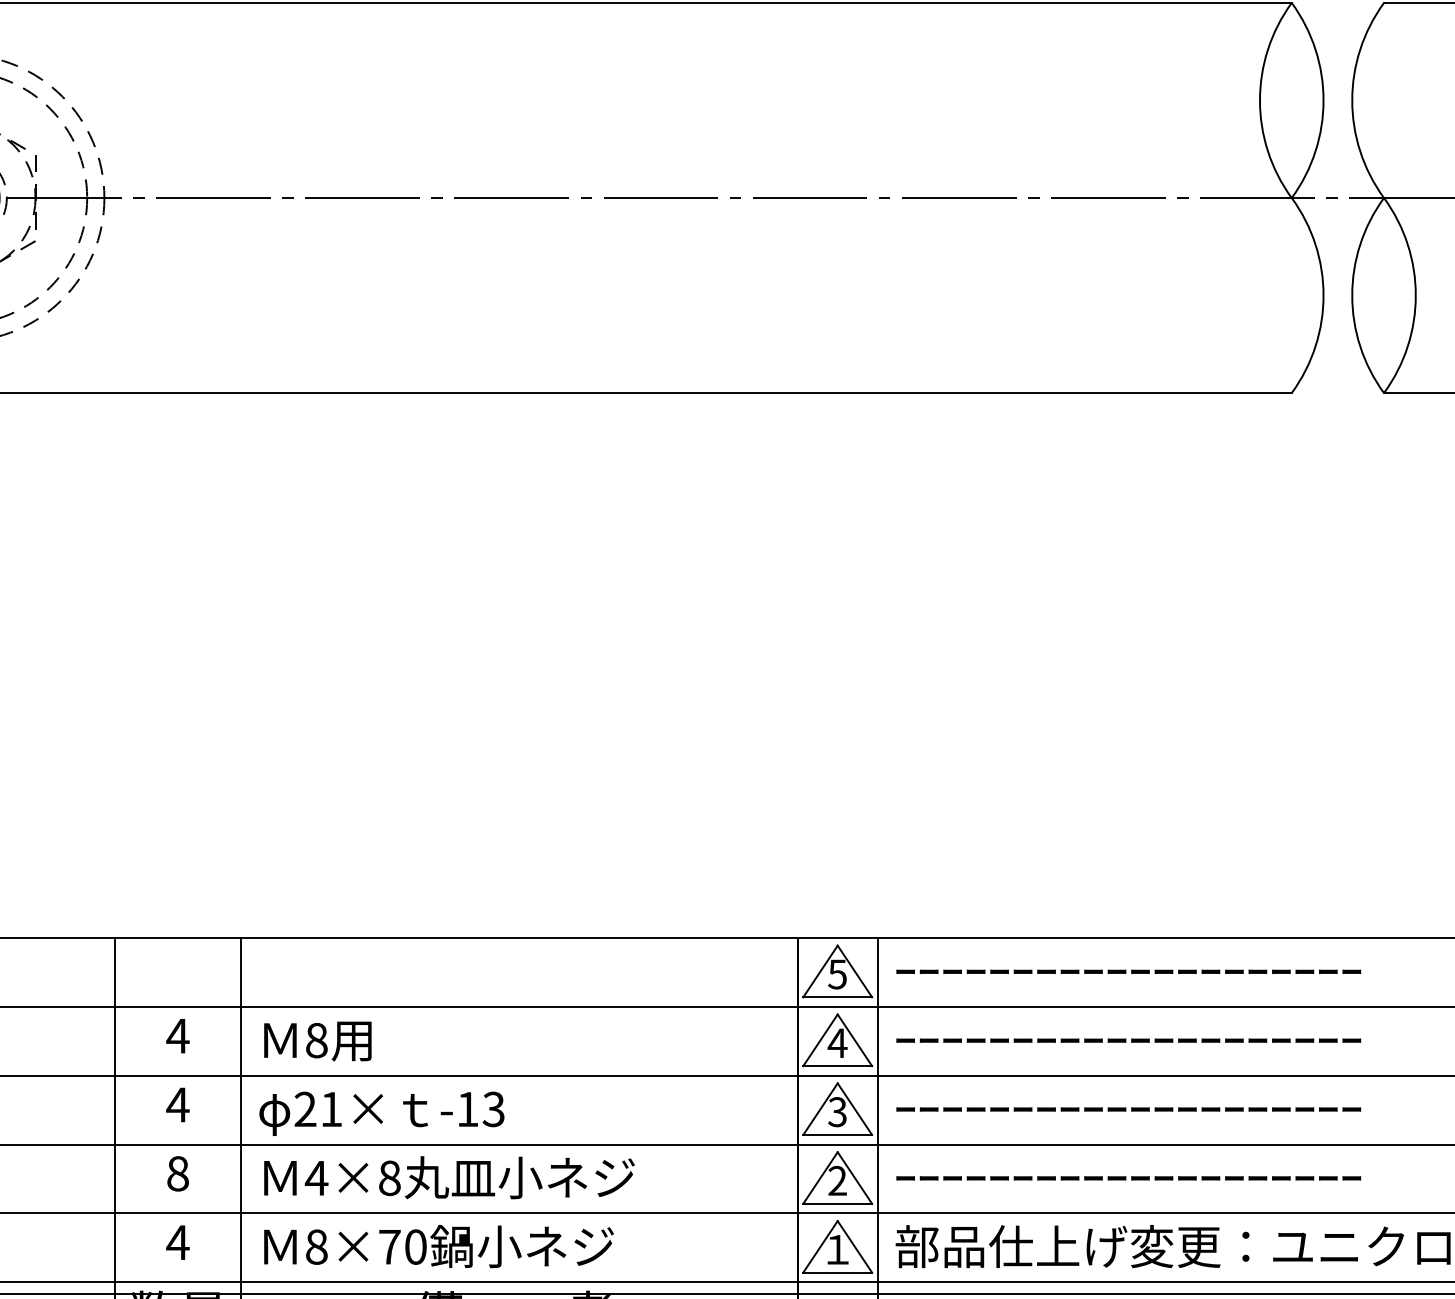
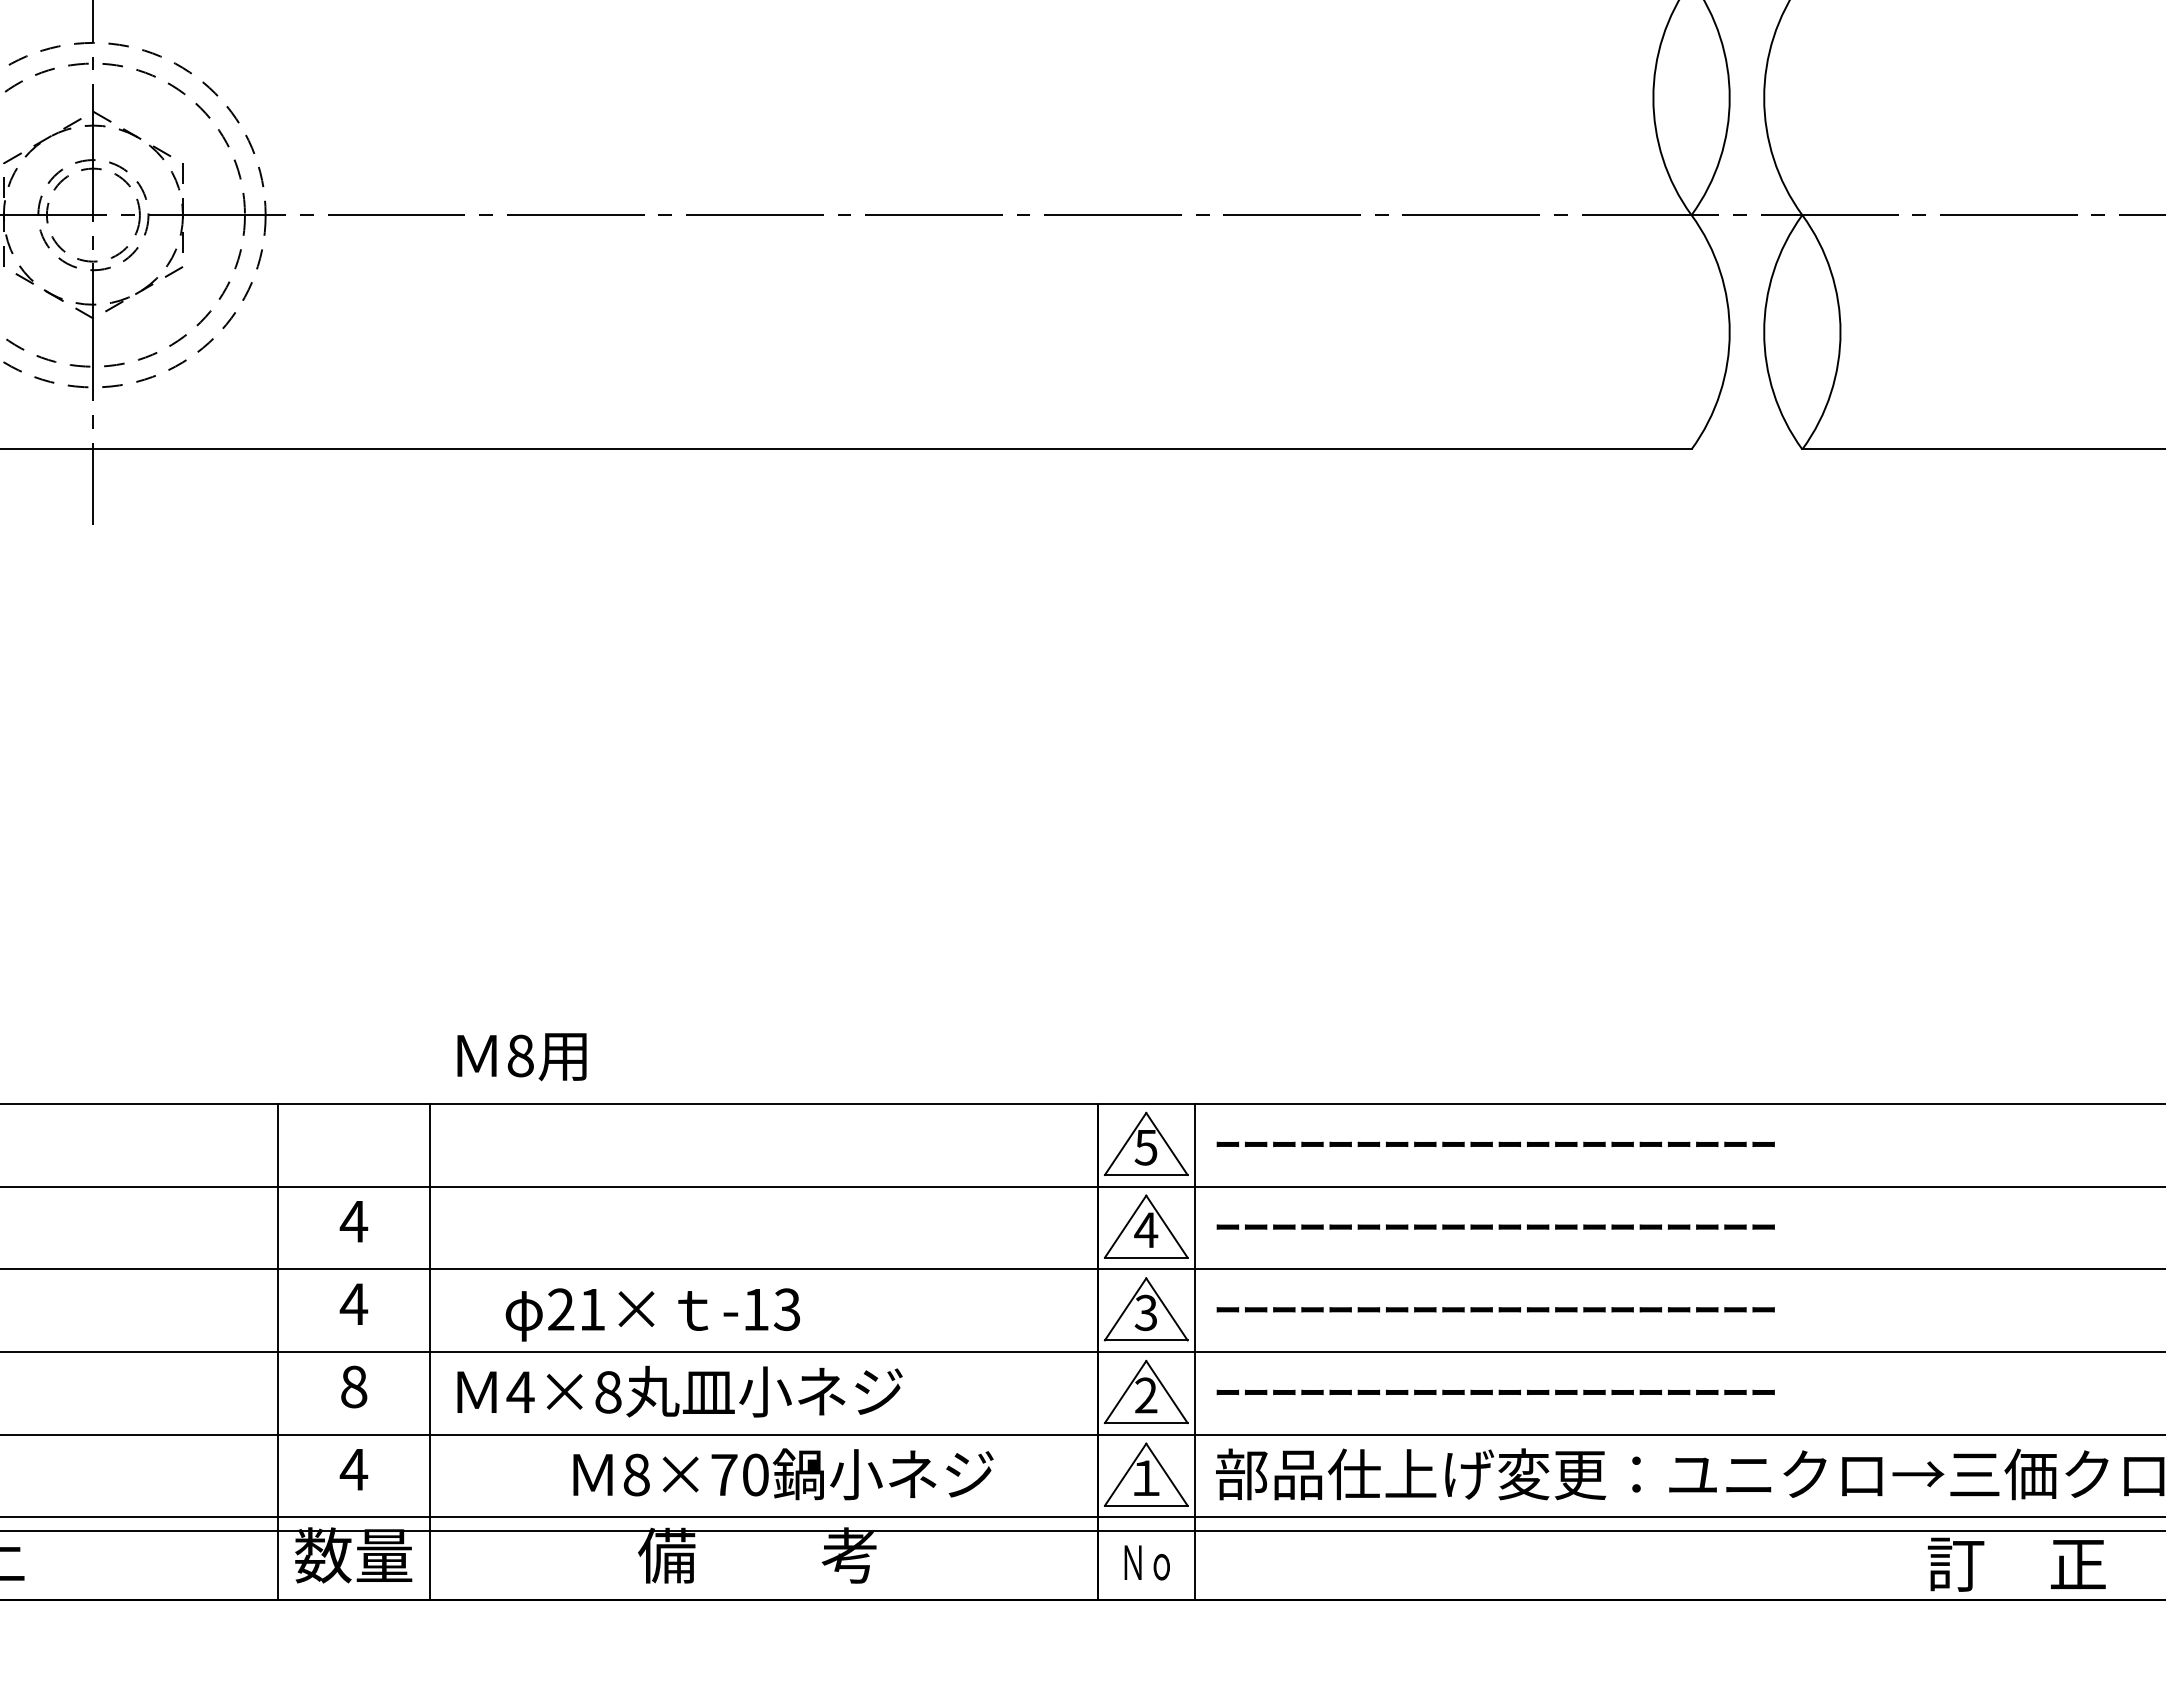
text: (317, 1041) -> (521, 1057), moved
text: (381, 1113) -> (652, 1314), moved
text: (439, 1246) -> (783, 1474), moved

